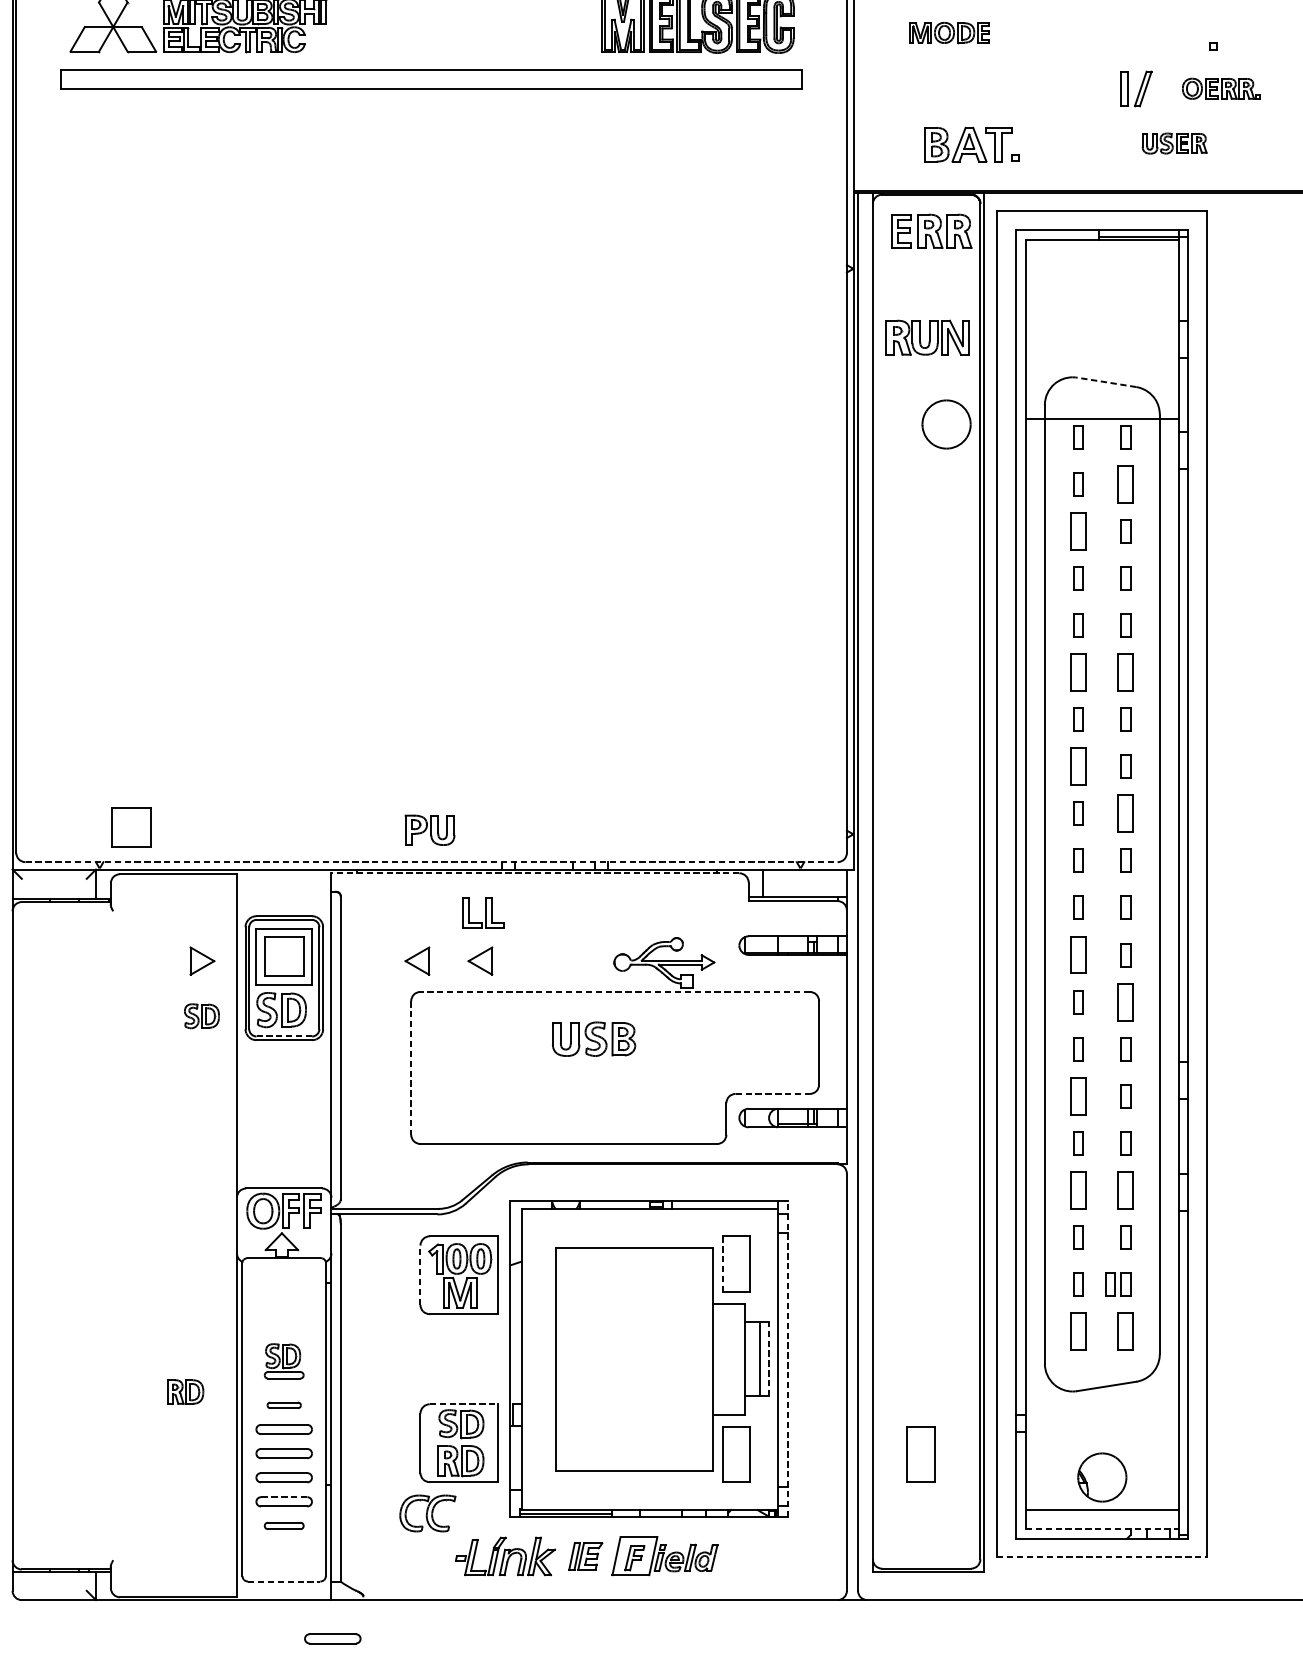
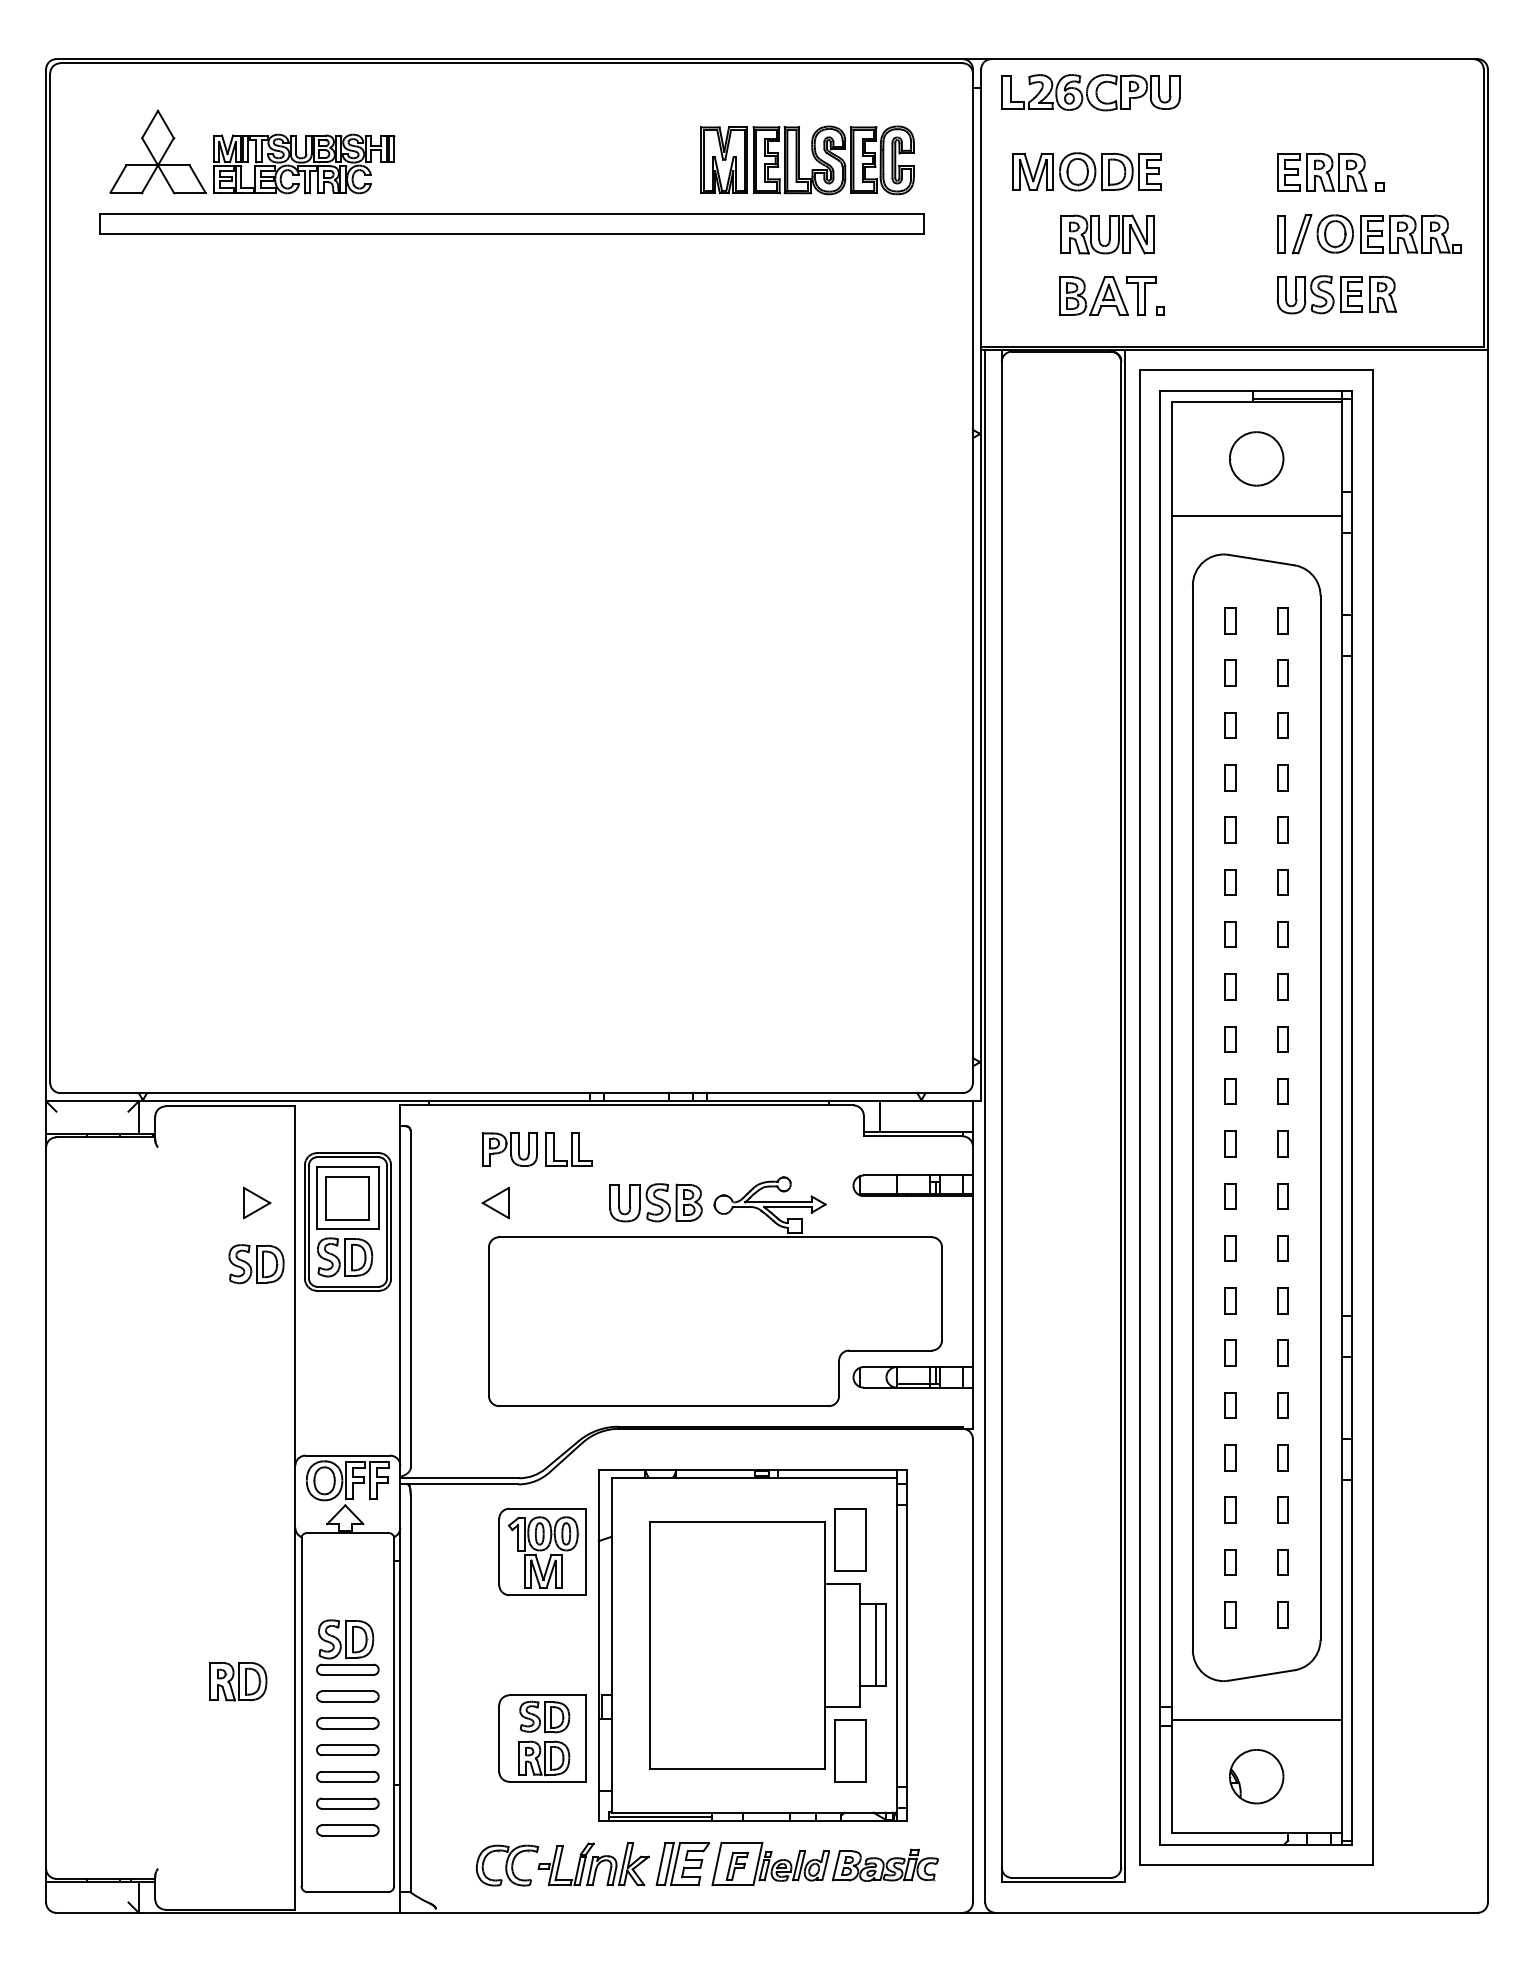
part: (949, 32) -> (1086, 171), size x1.67
part: (1220, 88) -> (1388, 233), size x1.67
part: (1174, 143) -> (1336, 294), size x1.67
part: (932, 231) -> (1322, 172), moved
part: (927, 337) -> (1107, 234), moved
line: (1106, 382) -> (1261, 560), dashed -> solid
line: (1102, 418) -> (1256, 515), moved
part: (946, 424) -> (1256, 458), moved
part: (1125, 483) -> (1282, 672), size x0.62
part: (1078, 531) -> (1230, 725), size x0.62
part: (1078, 672) -> (1230, 882), size x0.62
part: (1125, 672) -> (1282, 882), size x0.62
part: (1078, 766) -> (1230, 986), size x0.62
part: (1125, 813) -> (1282, 1039), size x0.62
part: (130, 827) -> (177, 1054), removed
part: (429, 830) -> (509, 1149), moved
line: (432, 862) -> (512, 1093), dashed -> solid
line: (535, 873) -> (626, 1105), dashed -> solid
part: (1078, 955) -> (1230, 1196), size x0.62
part: (480, 960) -> (565, 1202), removed
line: (615, 992) -> (715, 1237), dashed -> solid
part: (1125, 1002) -> (1282, 1248), size x0.62
part: (201, 1016) -> (256, 1264), size x1.43
line: (284, 1036) -> (348, 1286), dashed -> solid
part: (593, 1038) -> (655, 1202), moved
line: (410, 1068) -> (488, 1322), dashed -> solid
line: (773, 1093) -> (891, 1350), dashed -> solid
part: (1078, 1095) -> (1230, 1352), size x0.62
part: (1078, 1190) -> (1230, 1457), size x0.62
part: (1125, 1190) -> (1282, 1457), size x0.62
line: (722, 1264) -> (834, 1539), dashed -> solid
line: (420, 1274) -> (499, 1551), dashed -> solid
part: (1110, 1284) -> (1265, 1562), removed
part: (1078, 1331) -> (1230, 1614), size x0.62
part: (1125, 1331) -> (1282, 1614), size x0.62
line: (769, 1358) -> (886, 1644), dashed -> solid
line: (787, 1358) -> (907, 1644), dashed -> solid
part: (283, 1361) -> (347, 1647), size x1.43
part: (185, 1391) -> (238, 1681), size x1.43
line: (464, 1404) -> (548, 1695), dashed -> solid
part: (283, 1405) -> (347, 1696), size x1.67
part: (921, 1453) -> (1055, 1750), removed
line: (283, 1497) -> (347, 1798), dashed -> solid
line: (1102, 1510) -> (1256, 1720), moved
part: (427, 1513) -> (507, 1865), moved
part: (283, 1525) -> (347, 1830), size x1.43
line: (1102, 1528) -> (1256, 1833), dashed -> solid
part: (585, 1556) -> (682, 1864), size x1.43
part: (767, 1556) -> (884, 1864), added
line: (1102, 1557) -> (1256, 1865), dashed -> solid
line: (284, 1581) -> (348, 1892), dashed -> solid
part: (332, 1638) -> (401, 1955), removed

